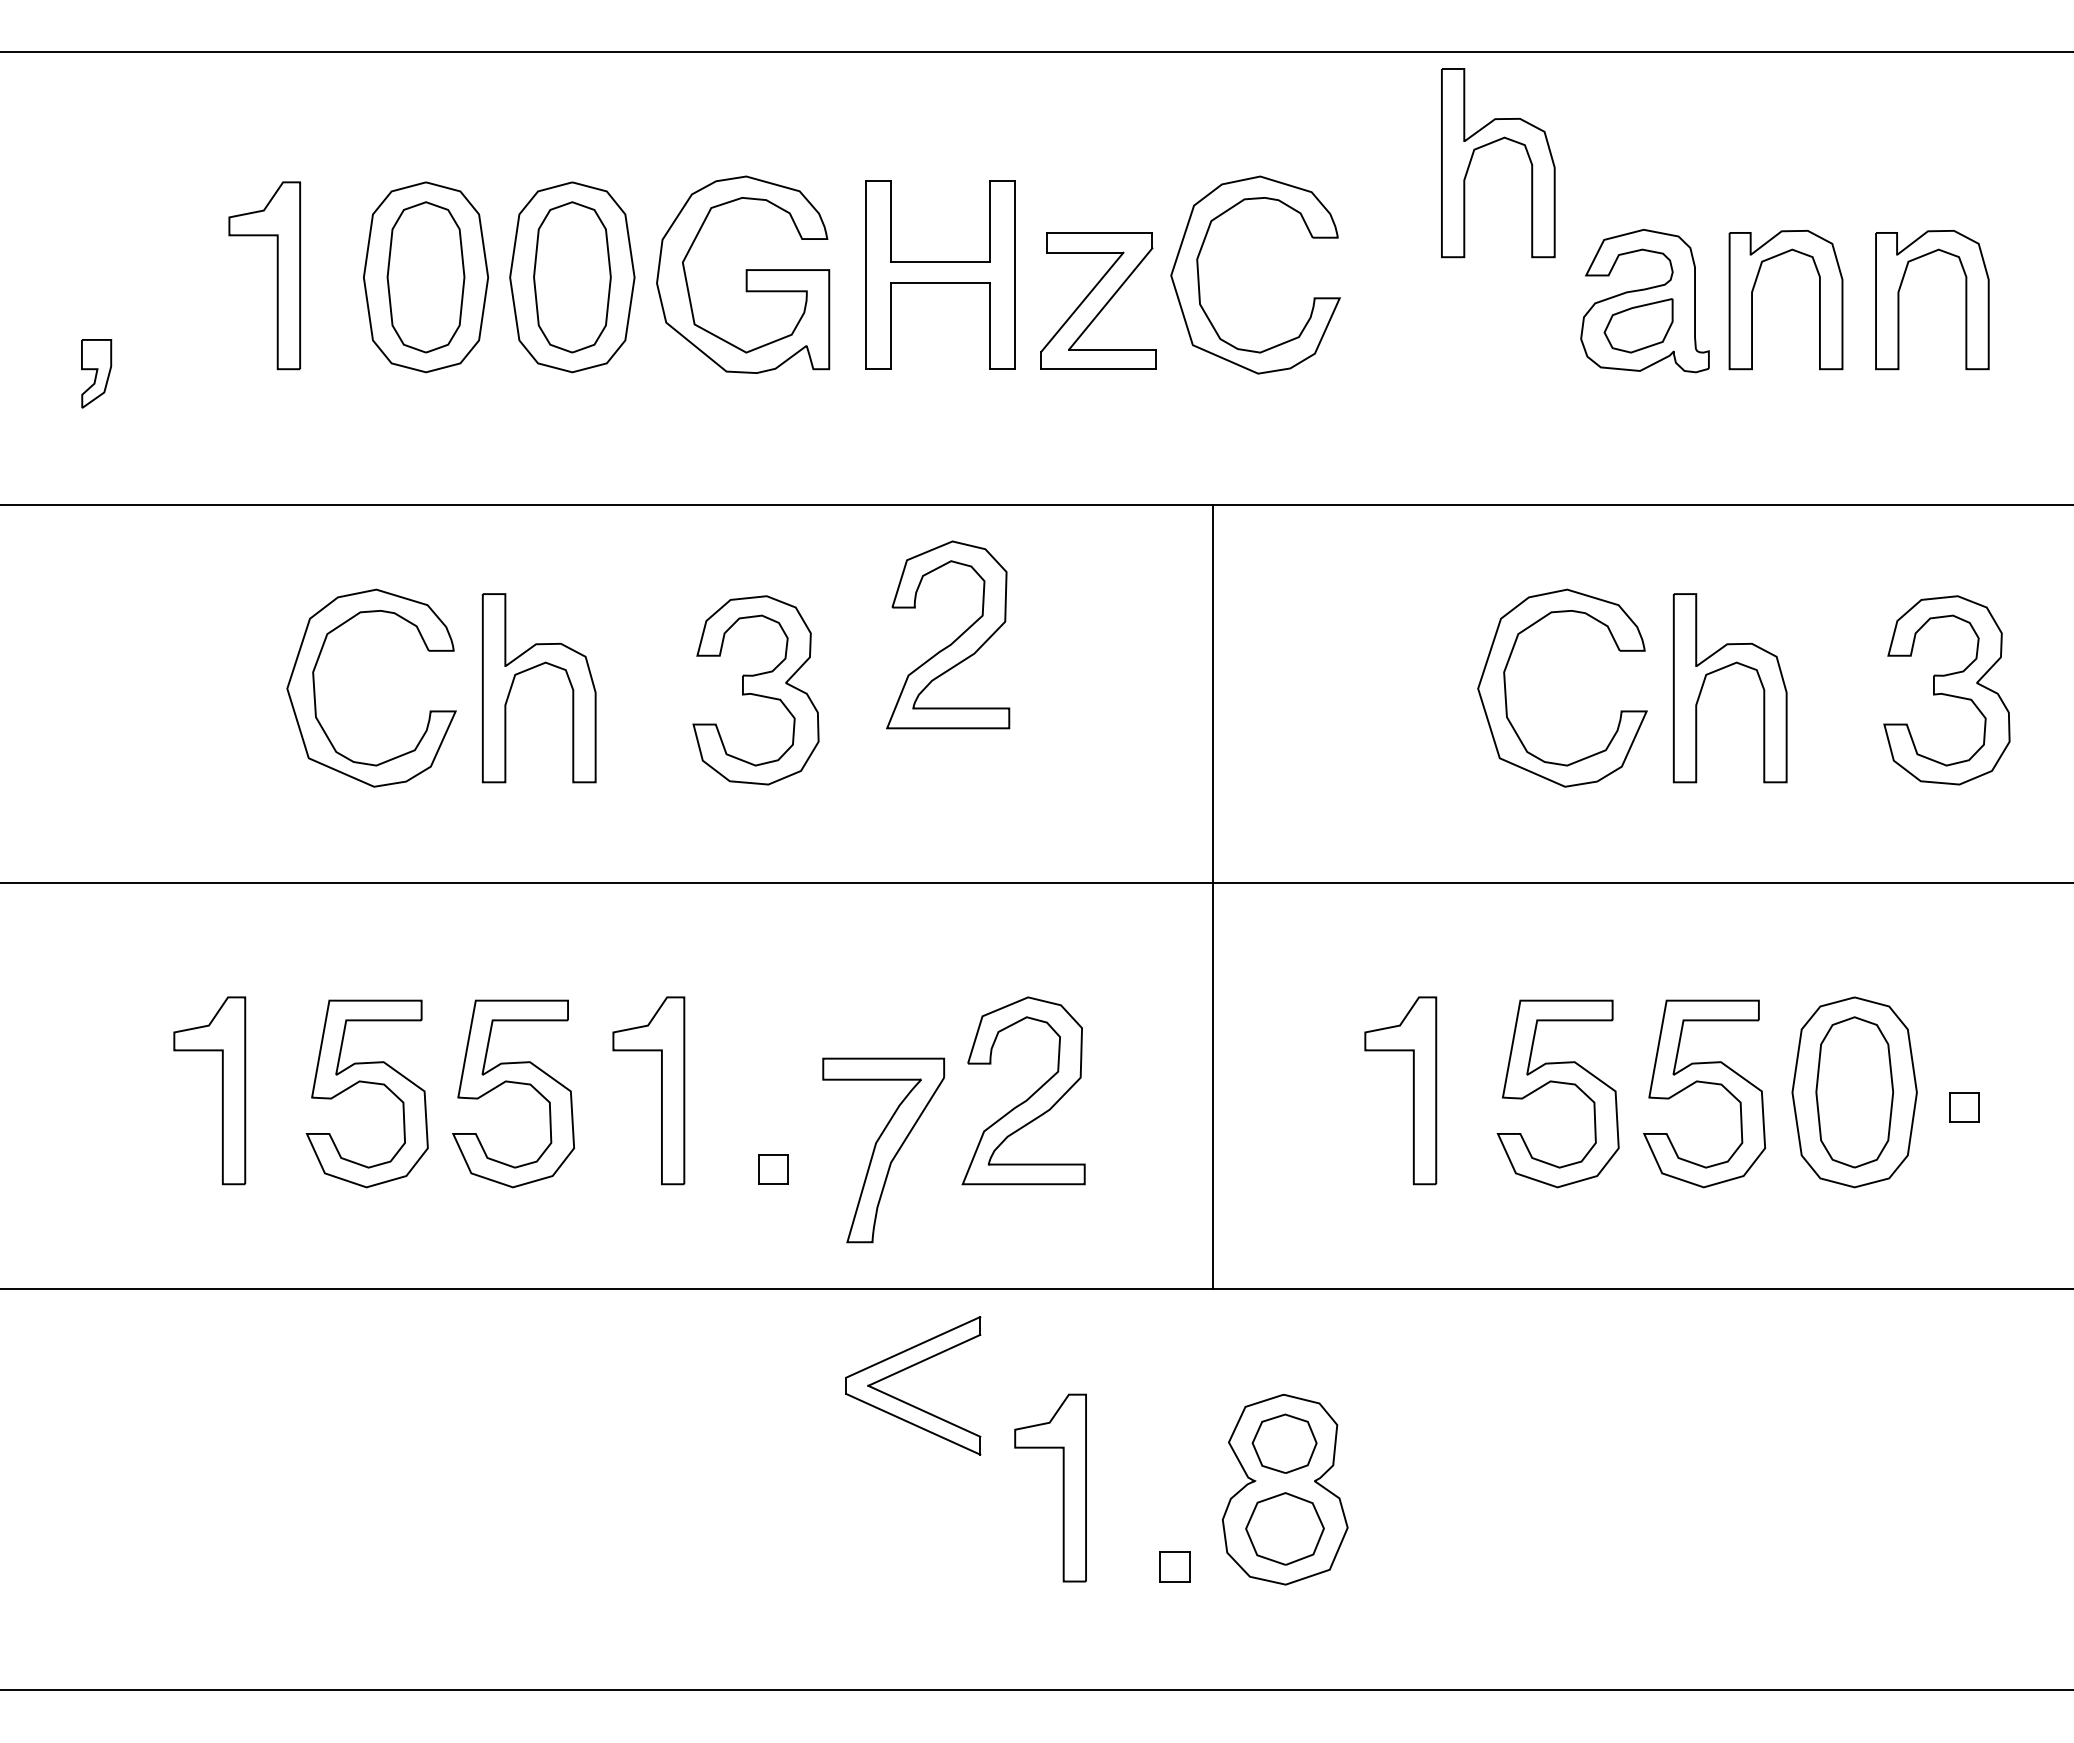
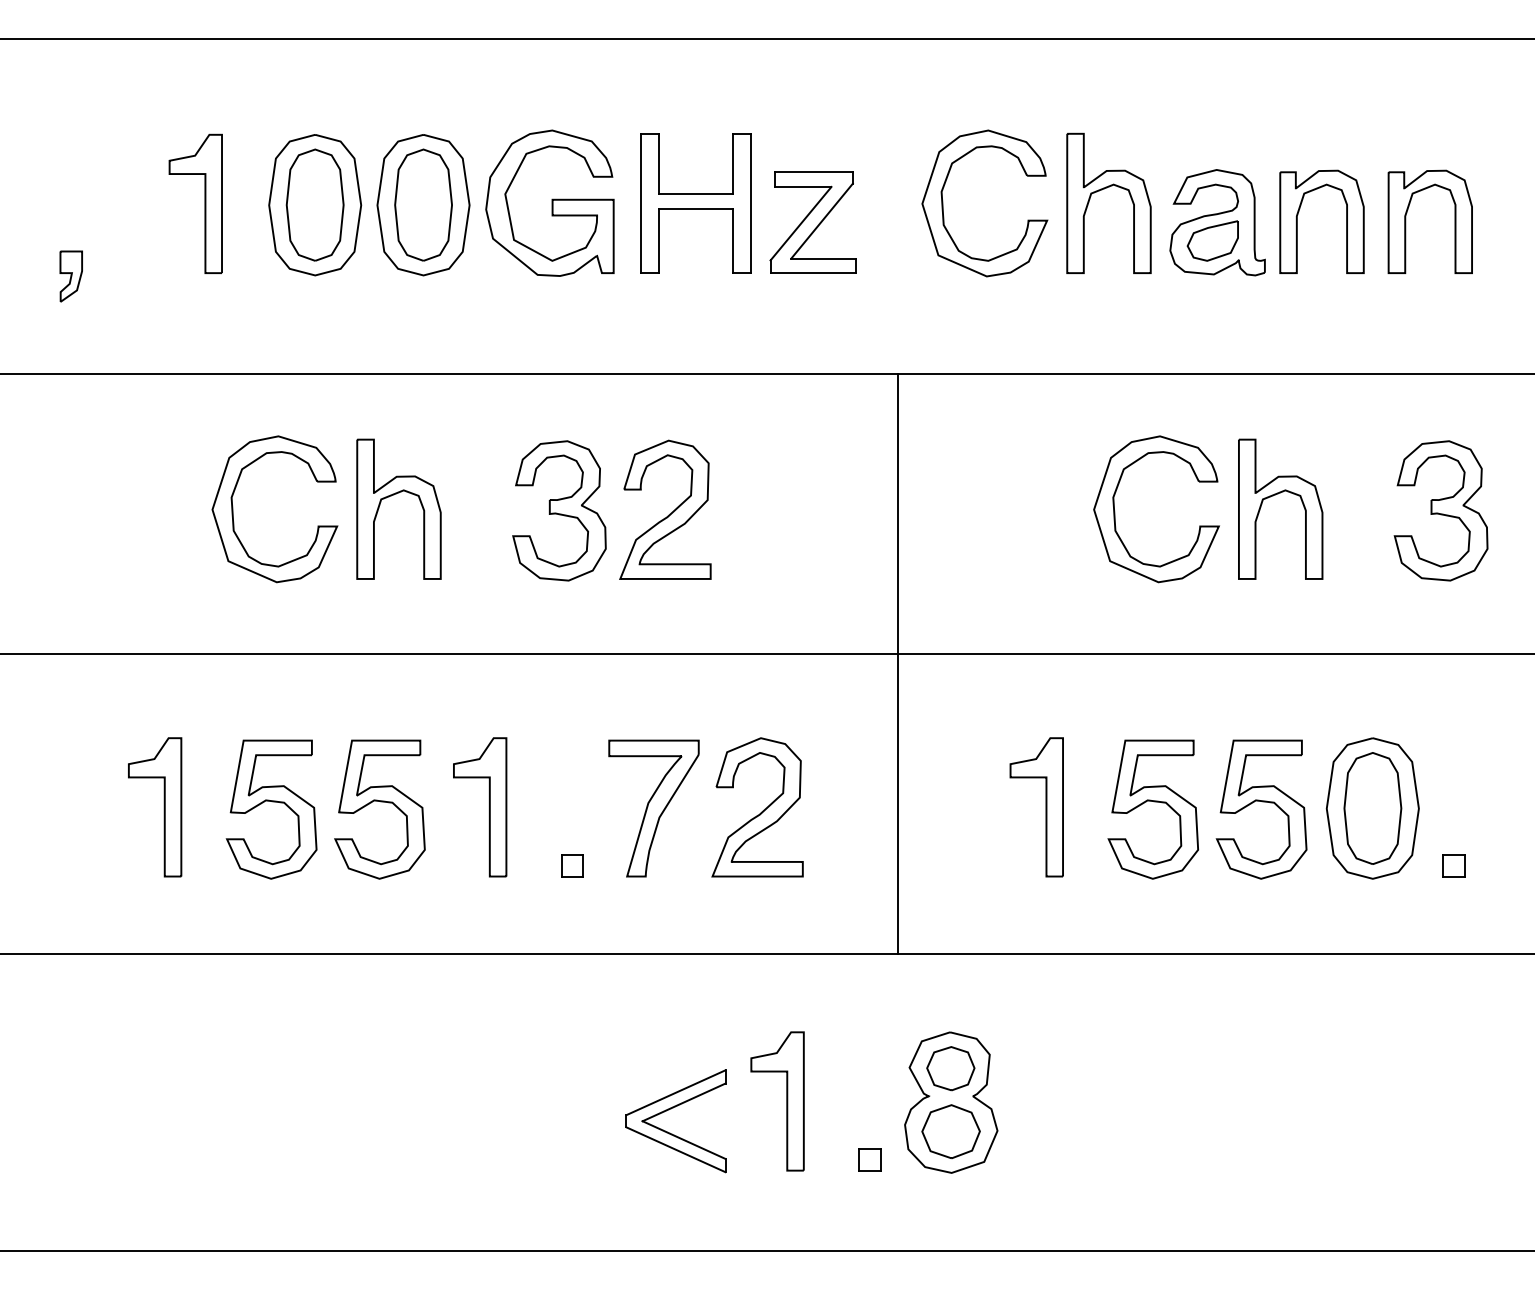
part: (1490, 144) -> (1103, 189), moved
part: (1199, 275) -> (943, 203), moved
part: (954, 640) -> (670, 513), moved
part: (1964, 1107) -> (1454, 865), moved
part: (883, 1150) -> (653, 808), moved
part: (909, 1368) -> (673, 1108), moved

